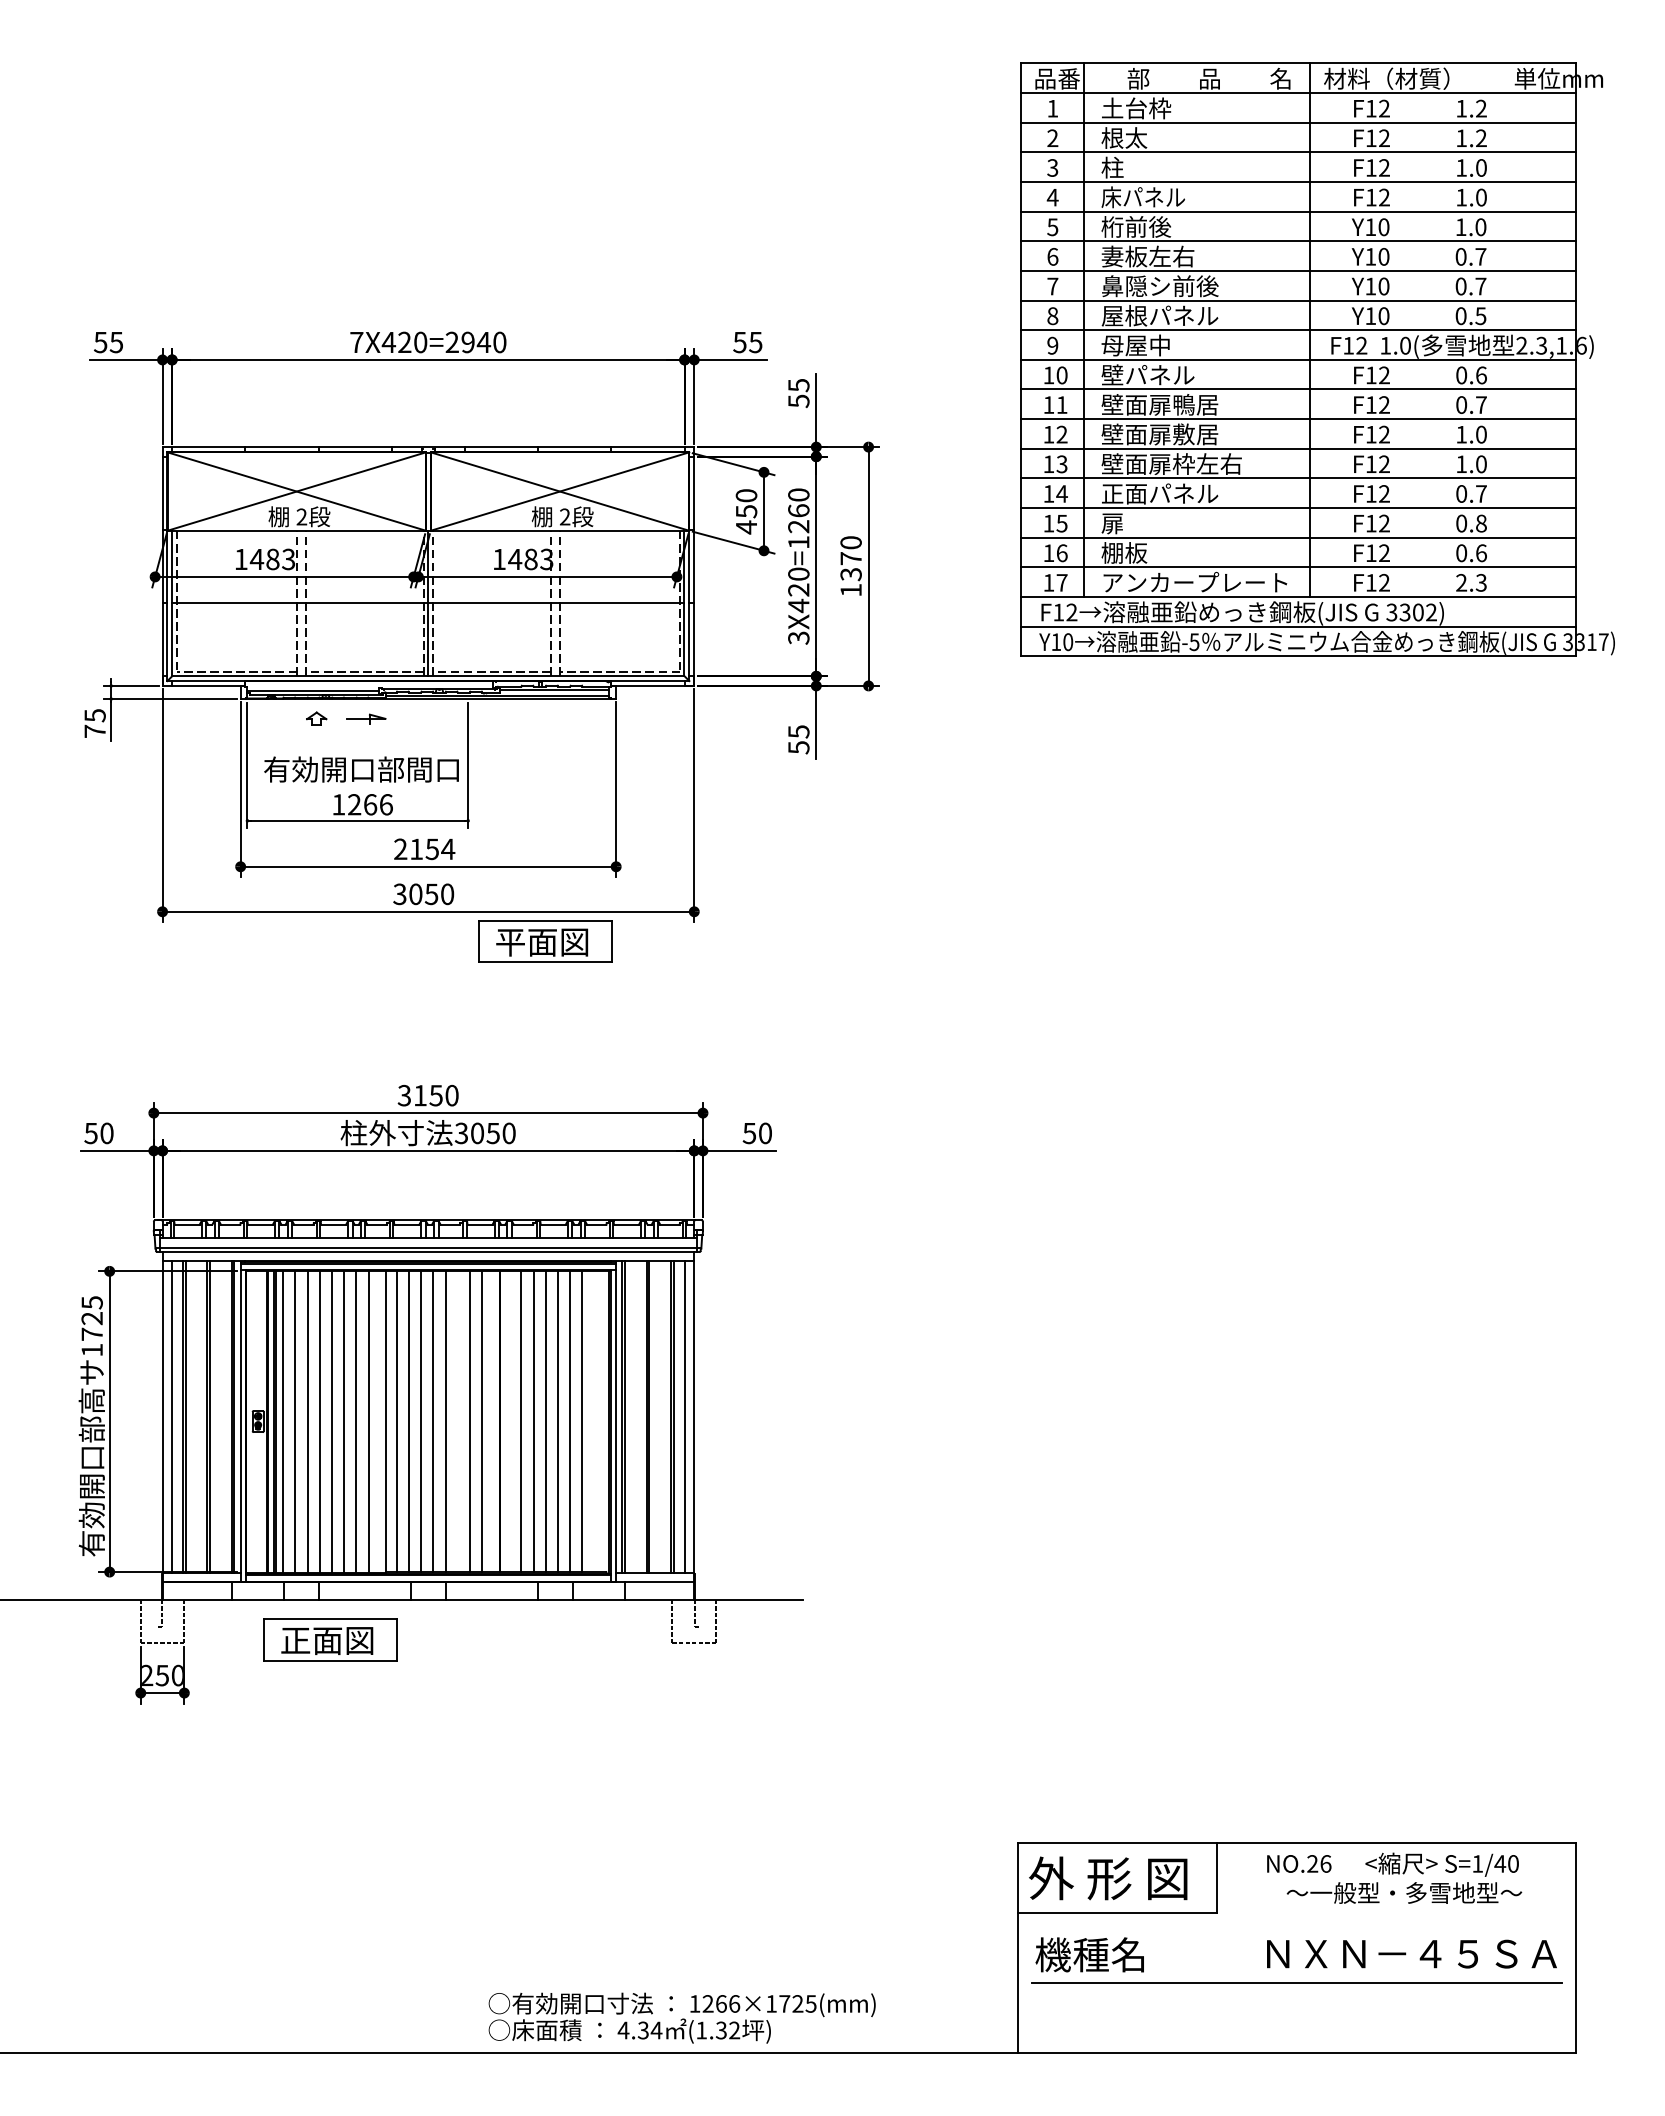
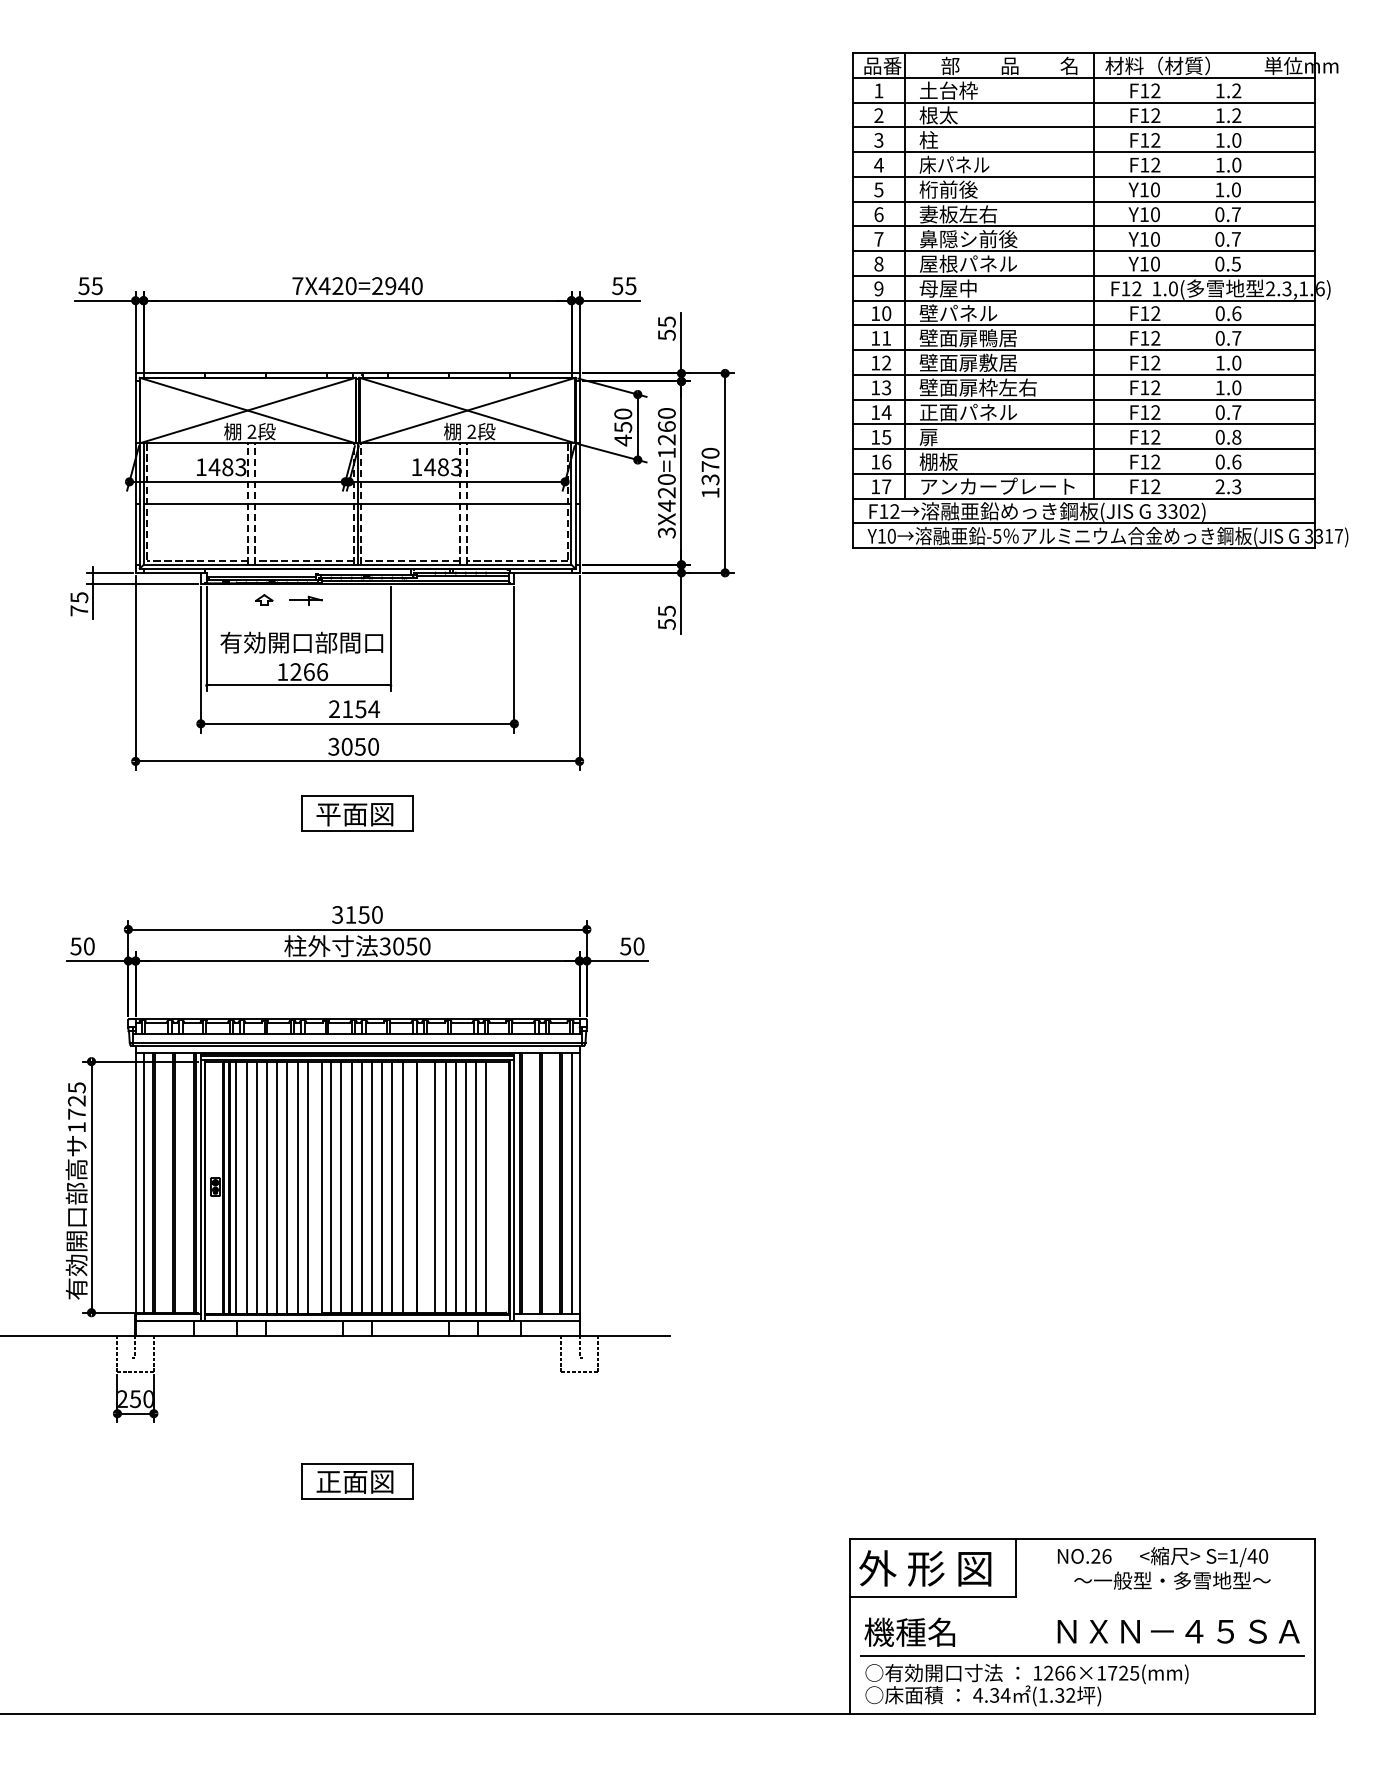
part: (545, 941) -> (357, 813), moved
line: (457, 1421) -> (381, 1186), added
part: (330, 1639) -> (357, 1480), moved
text: (681, 2017) -> (1026, 1684), moved

